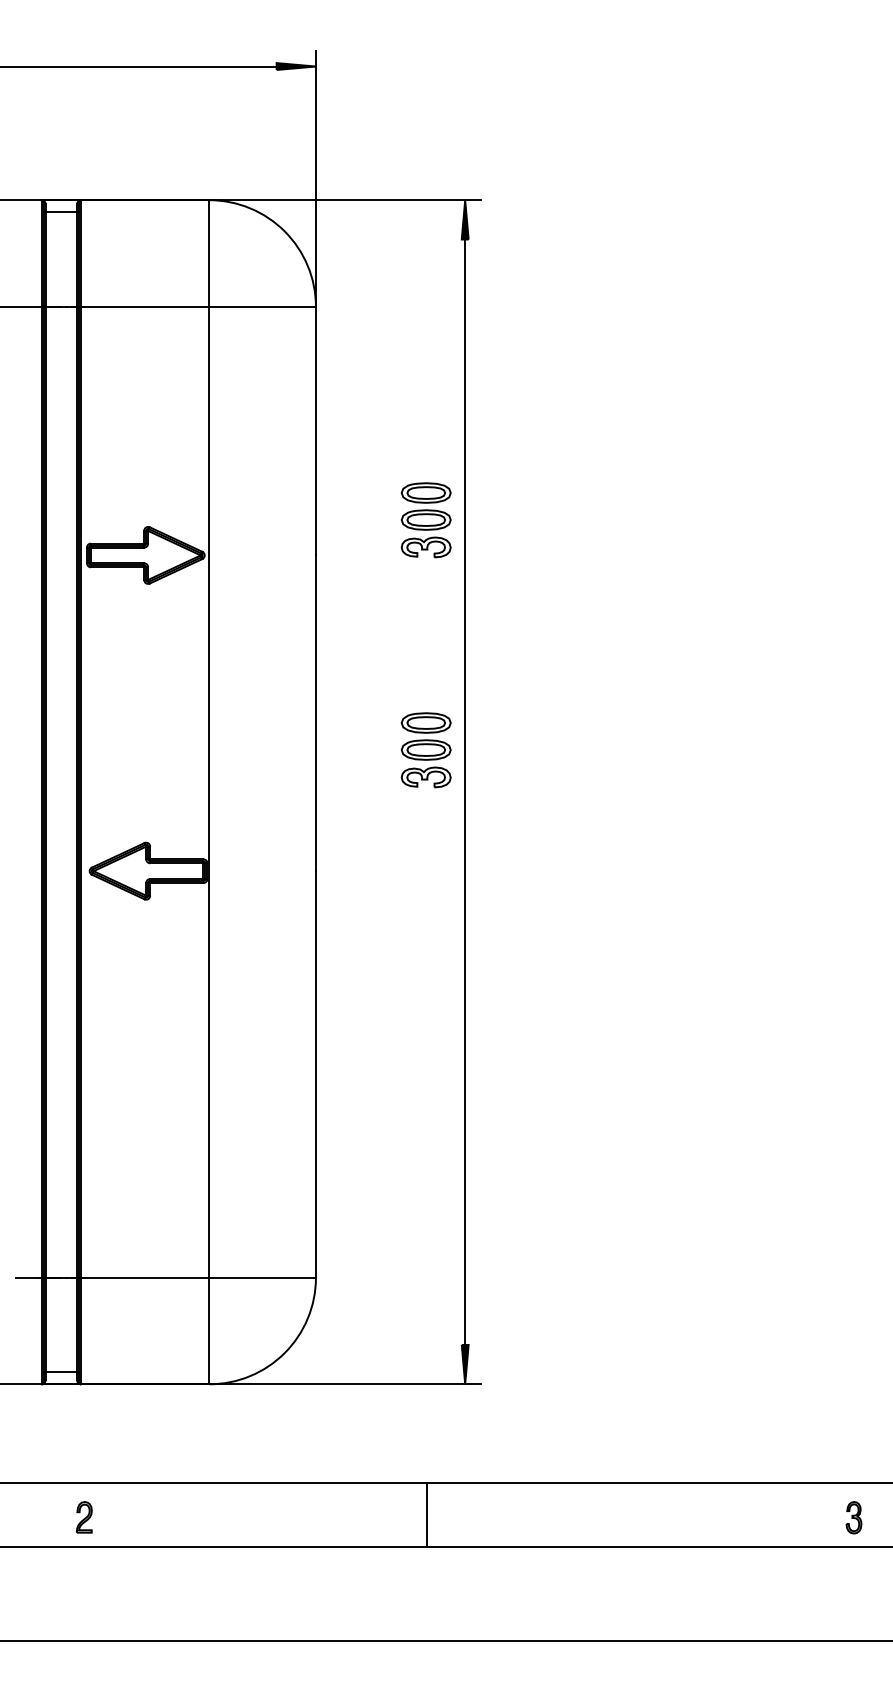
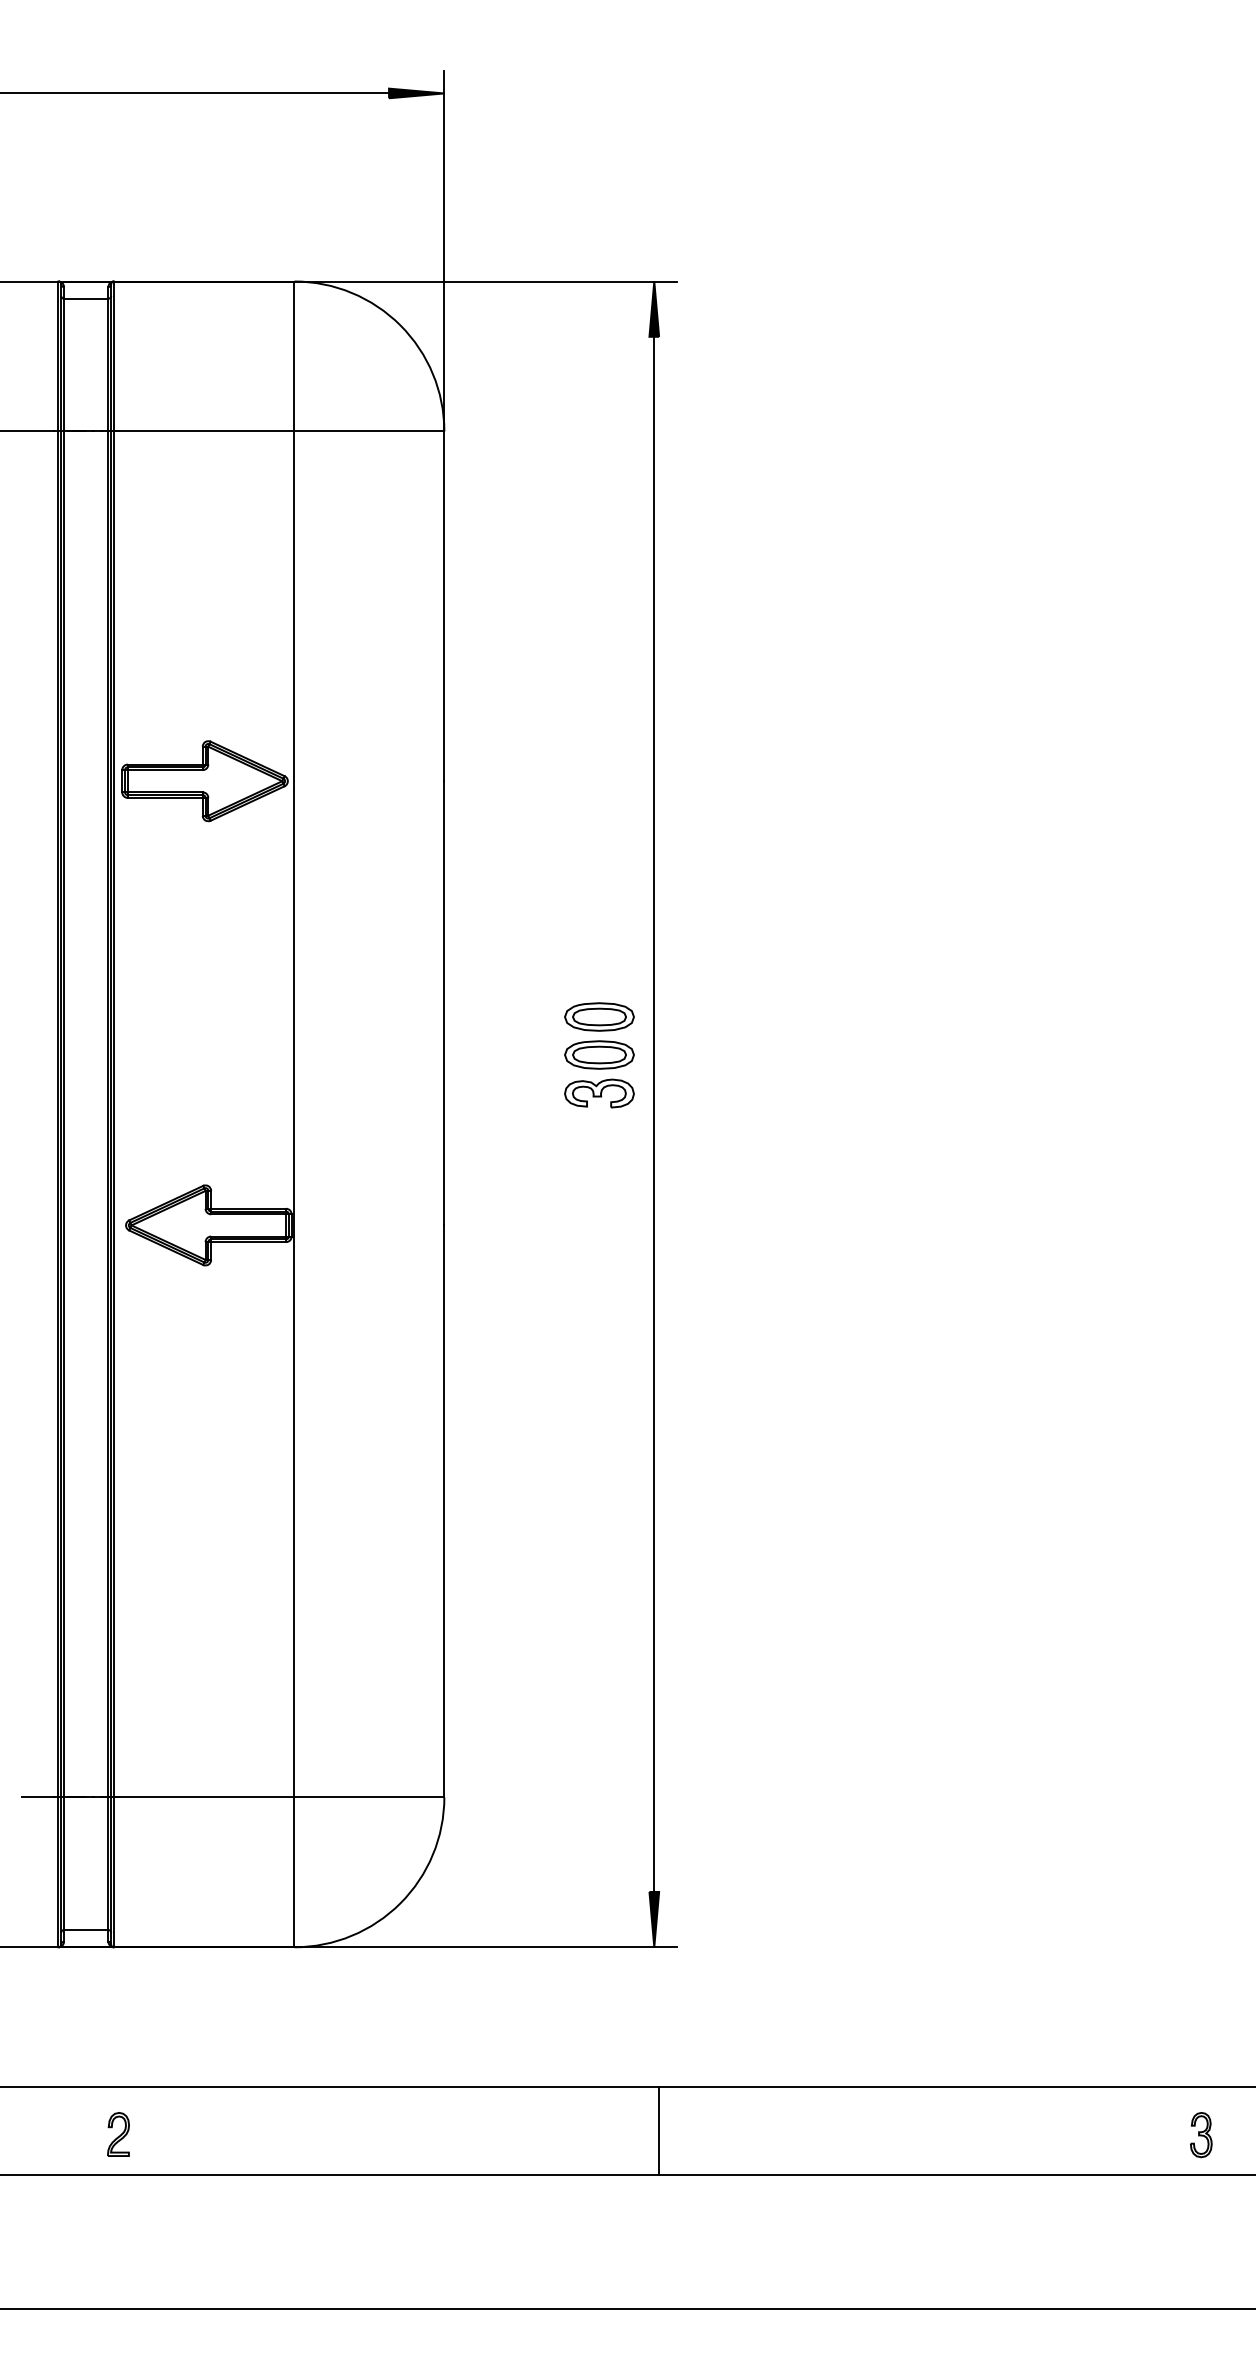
part: (425, 520) -> (598, 732), removed
line: (426, 1514) -> (658, 2130), moved

